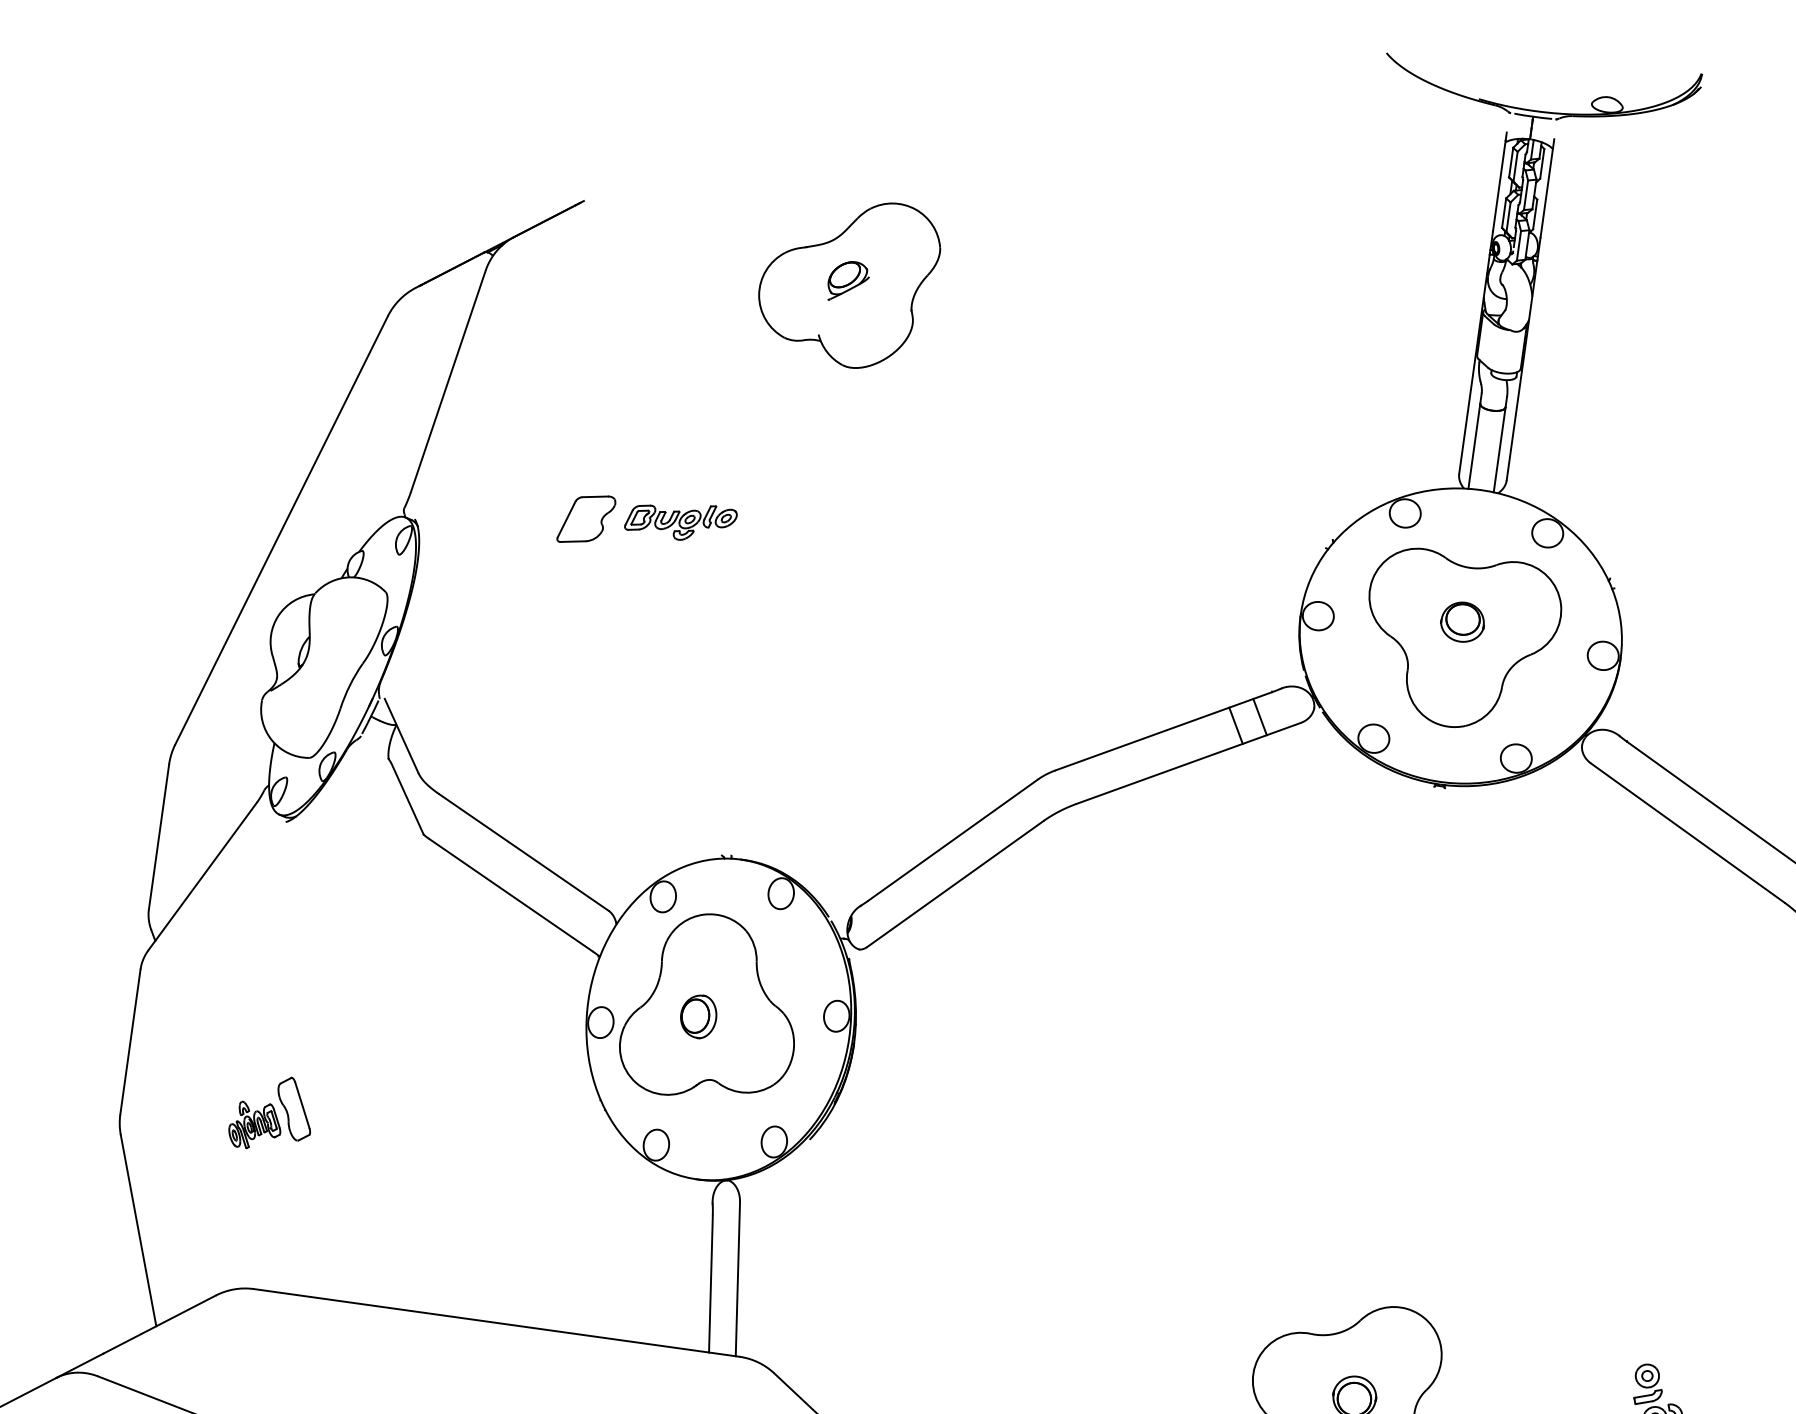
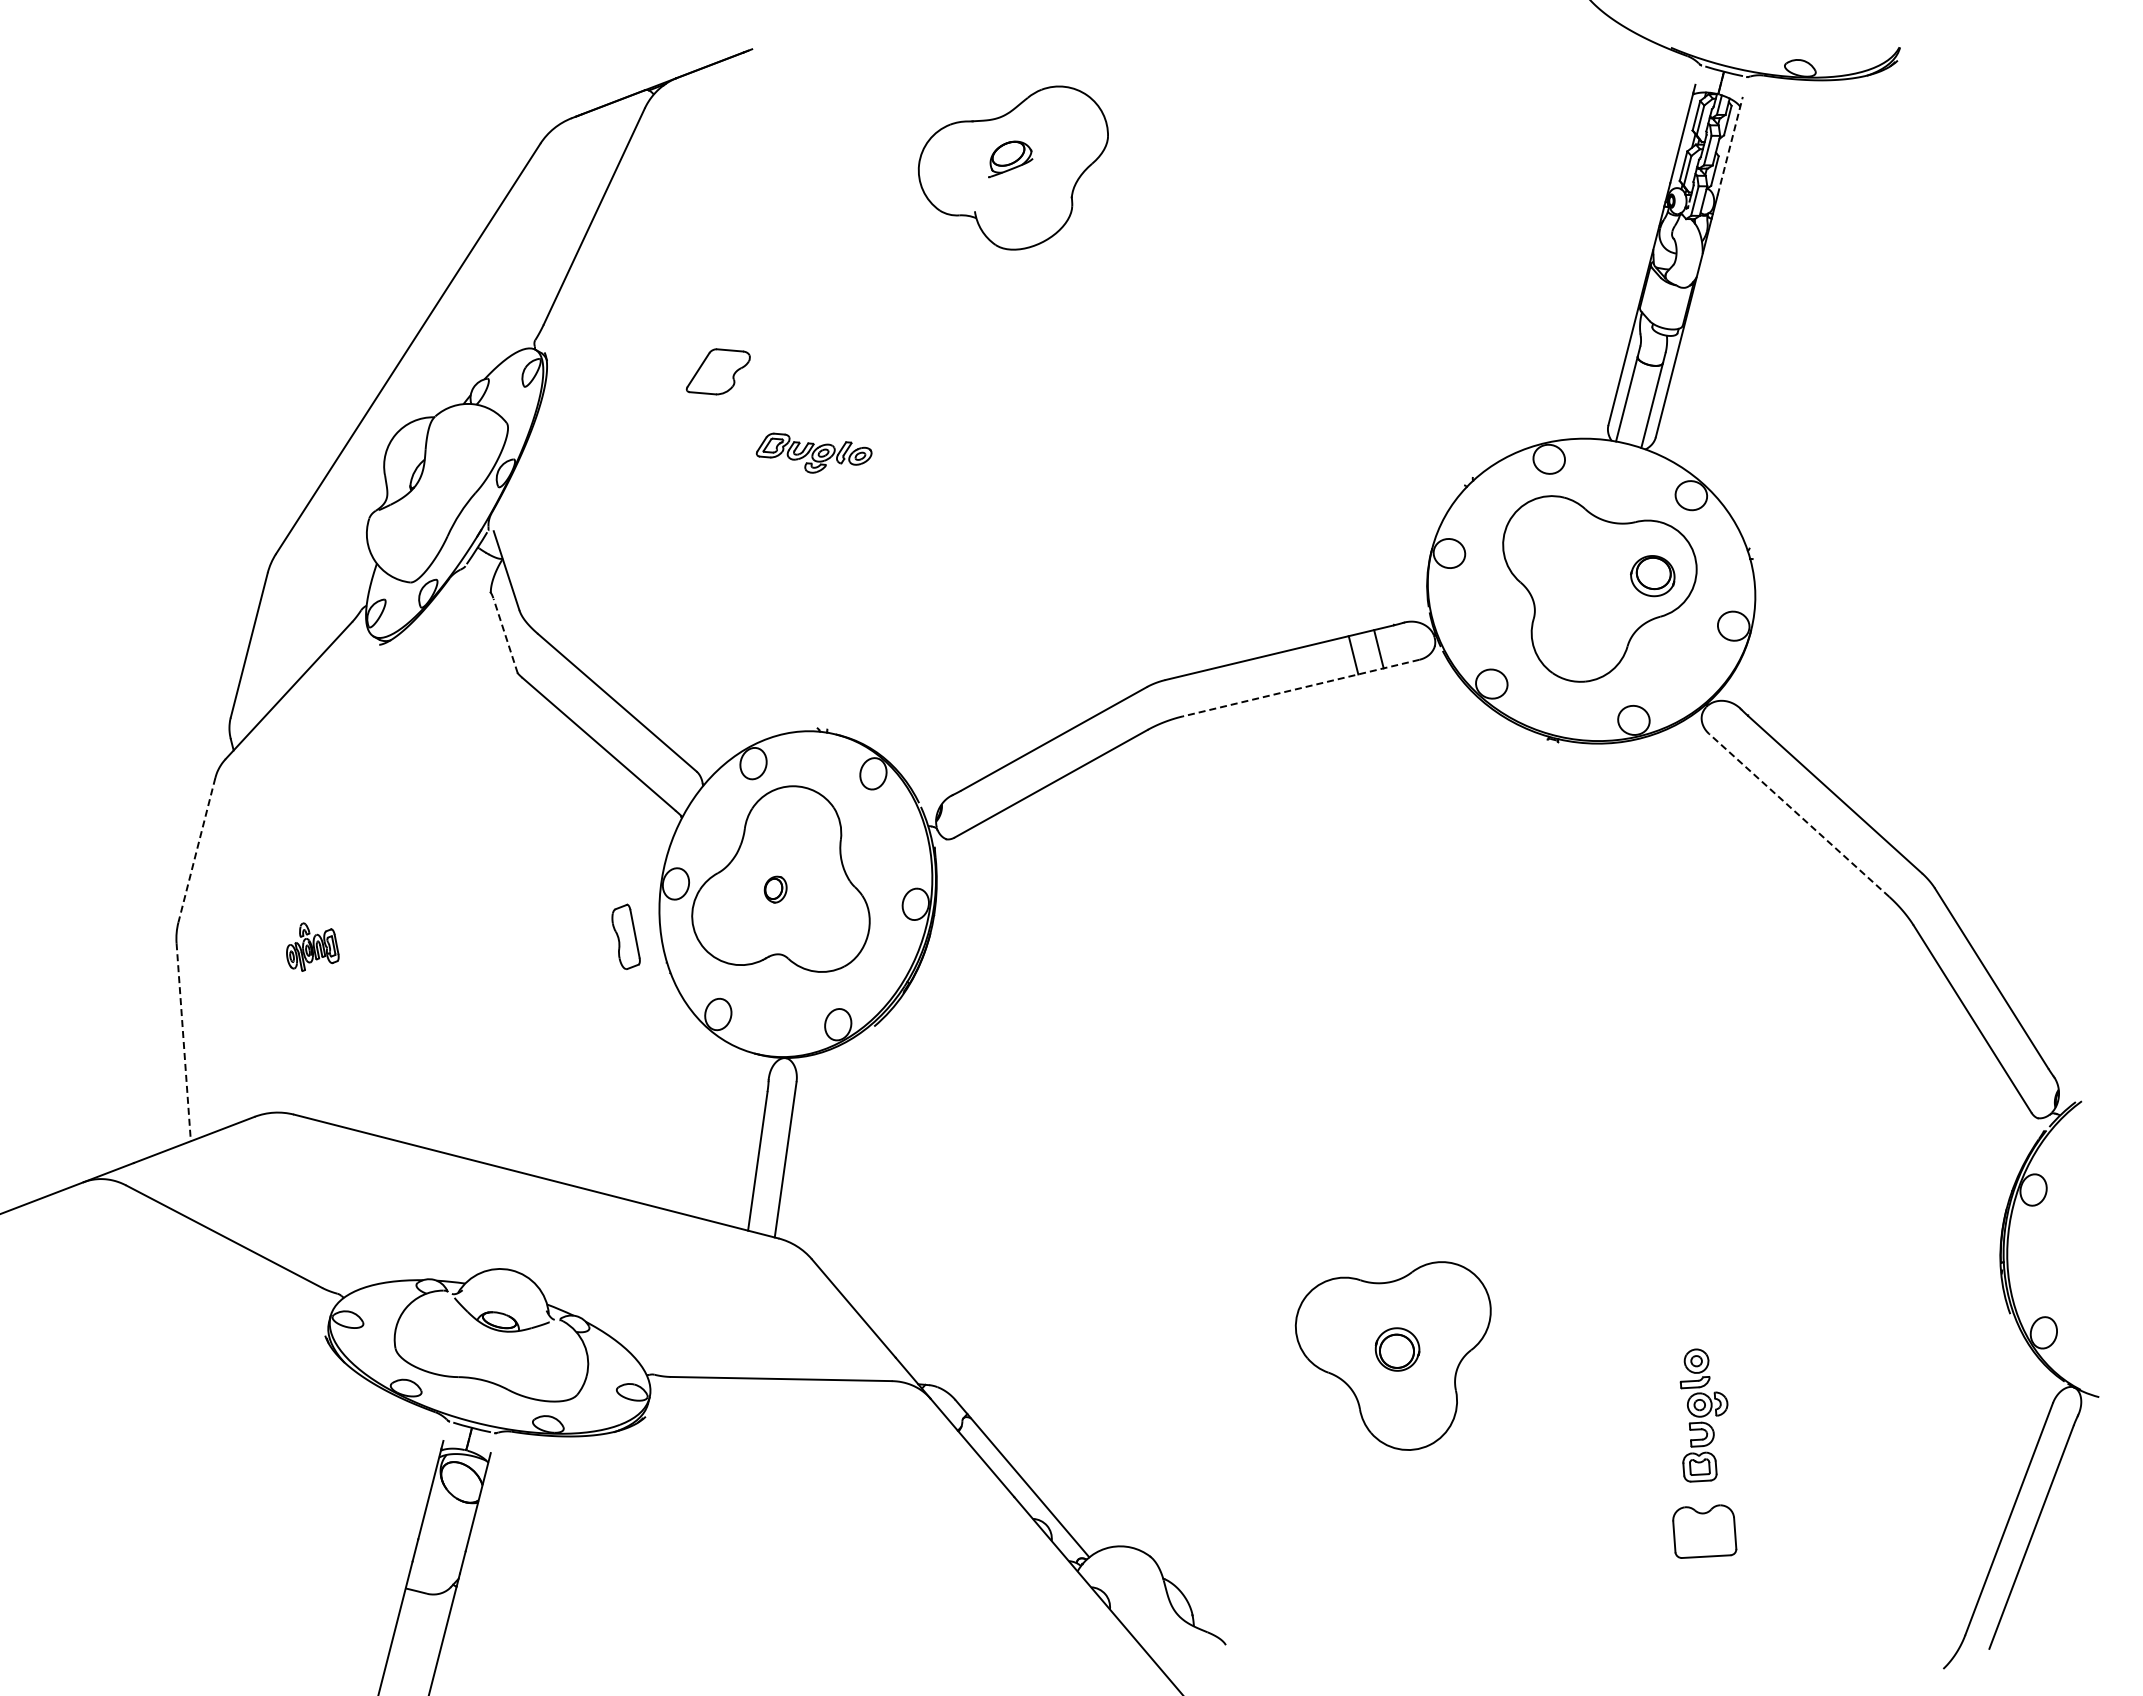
line: (1547, 188) -> (1730, 146), solid -> dashed
part: (680, 519) -> (813, 452), moved
part: (1462, 622) -> (1652, 576), moved
line: (1188, 763) -> (1301, 688), solid -> dashed
line: (407, 799) -> (505, 635), solid -> dashed
line: (1688, 833) -> (1799, 815), solid -> dashed
part: (698, 1017) -> (775, 889), size x0.6
line: (130, 1042) -> (196, 850), solid -> dashed
part: (293, 1108) -> (625, 936), moved
line: (138, 1230) -> (183, 1042), solid -> dashed

